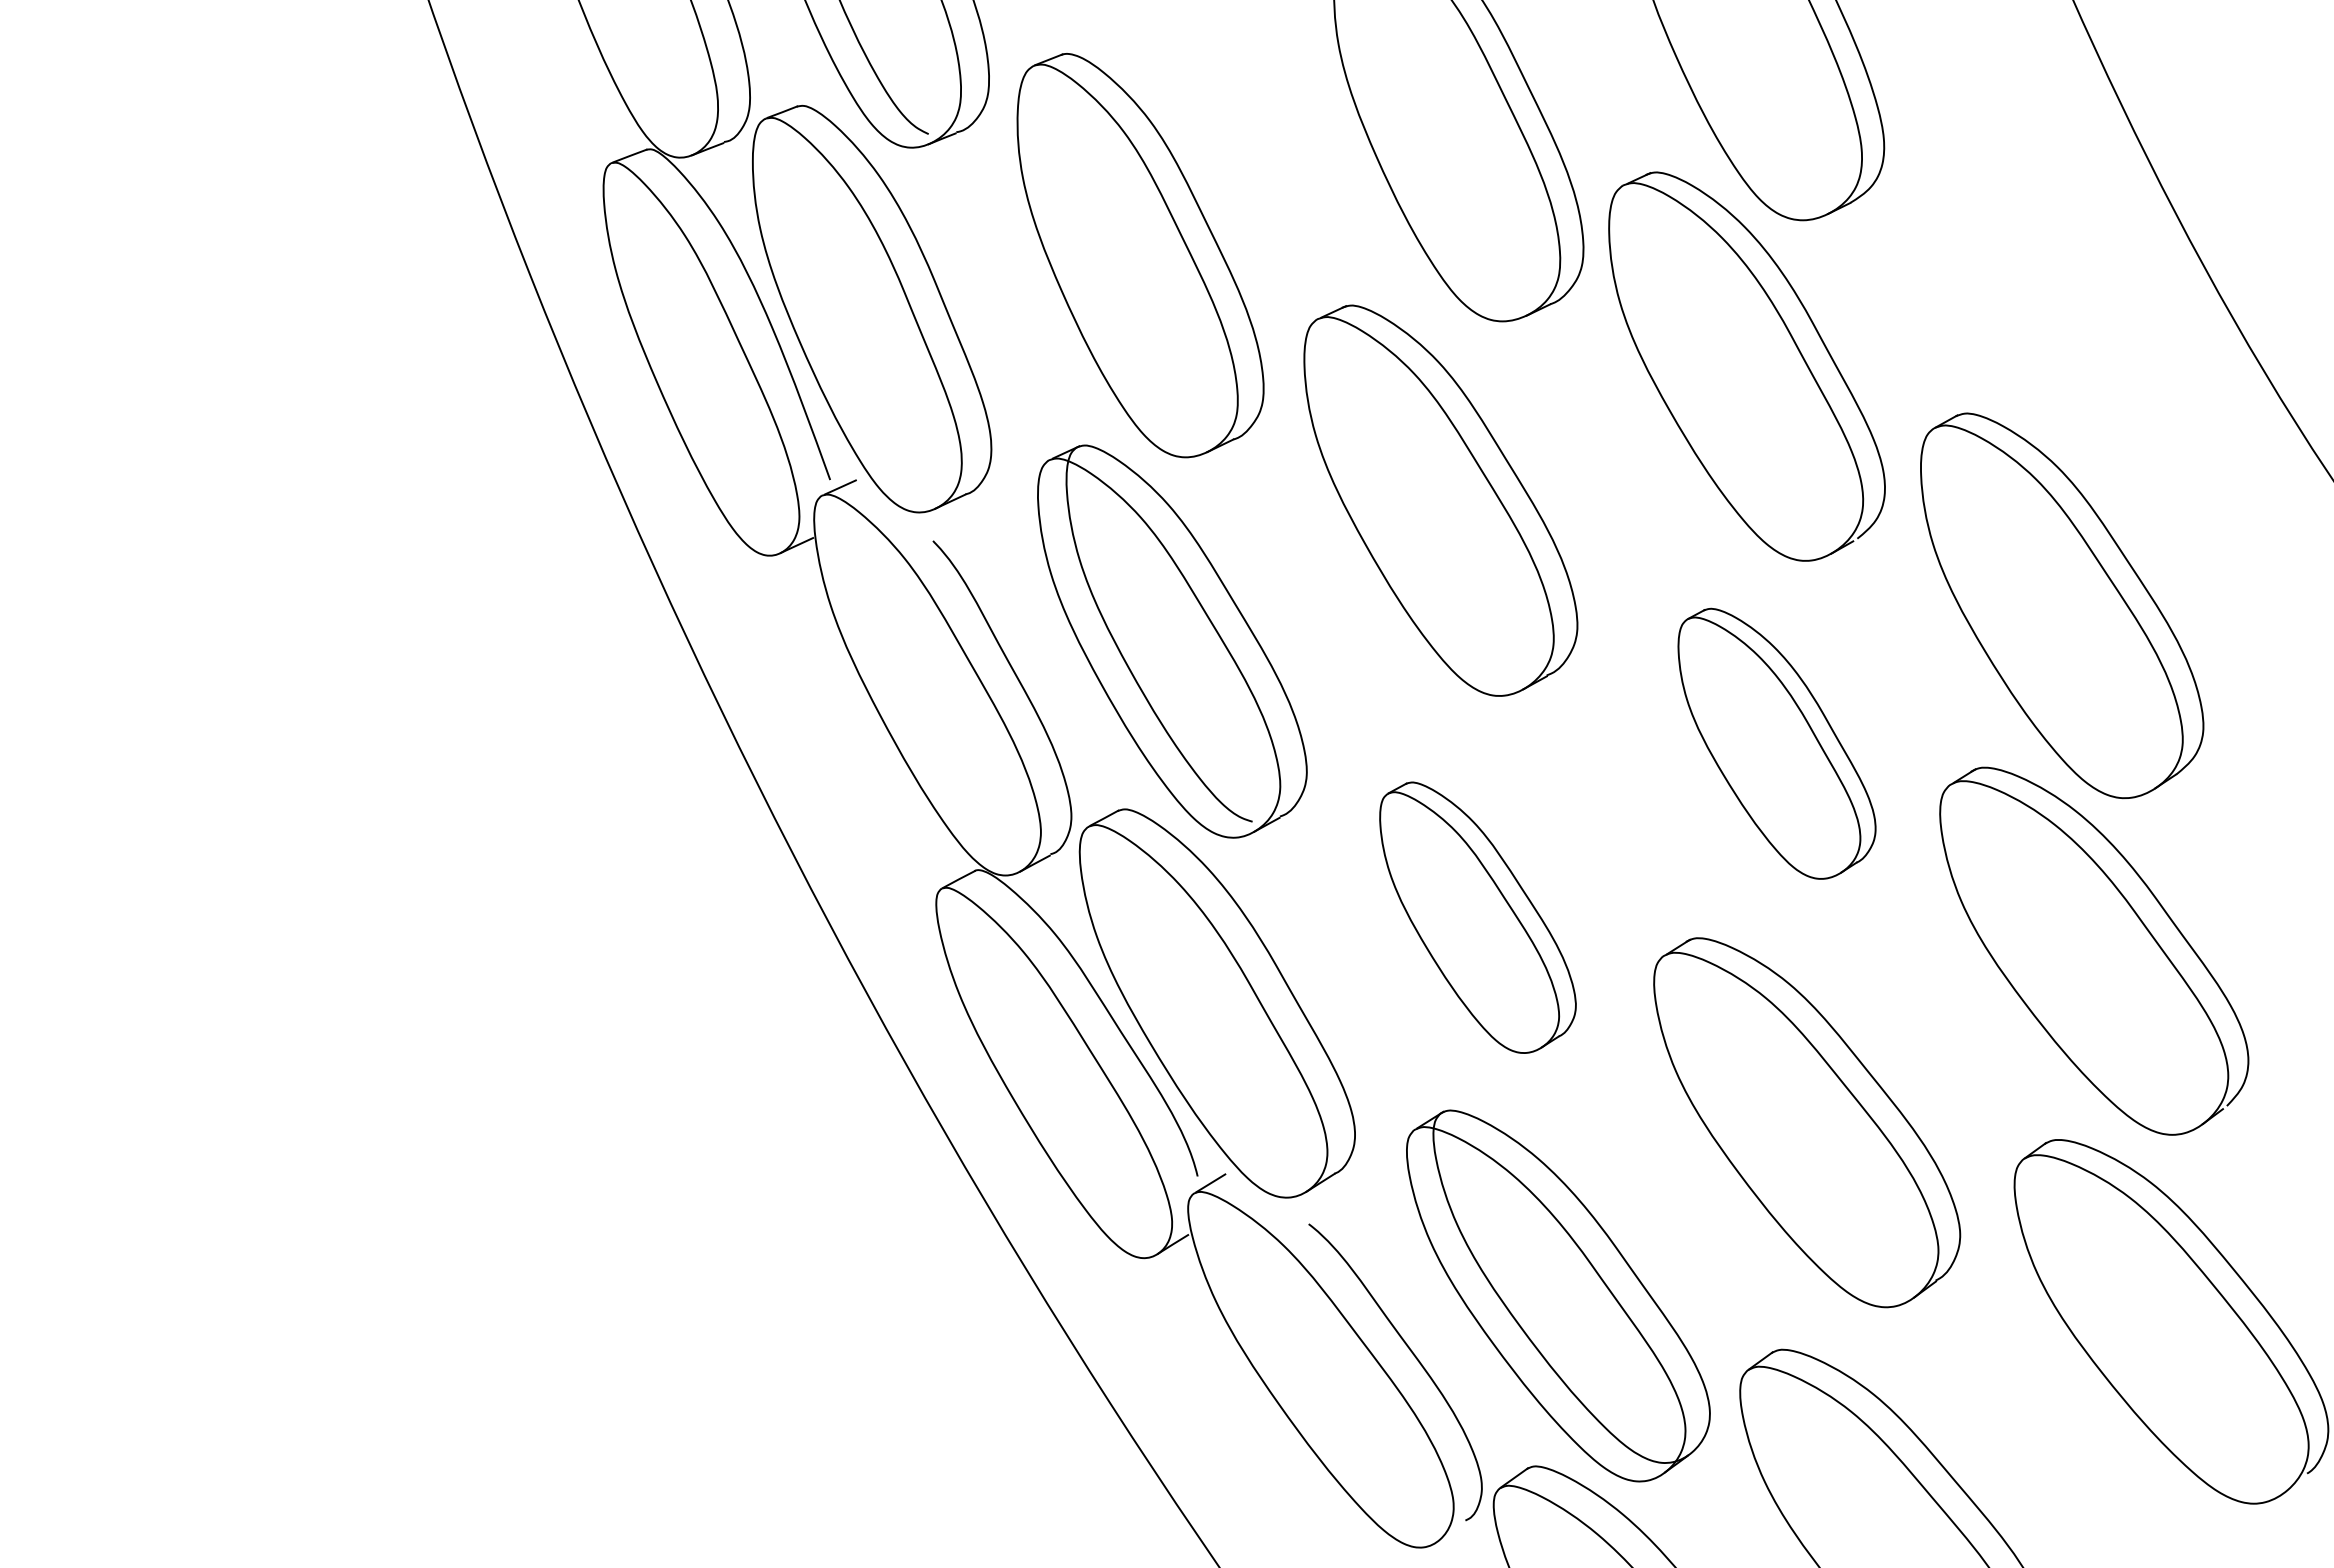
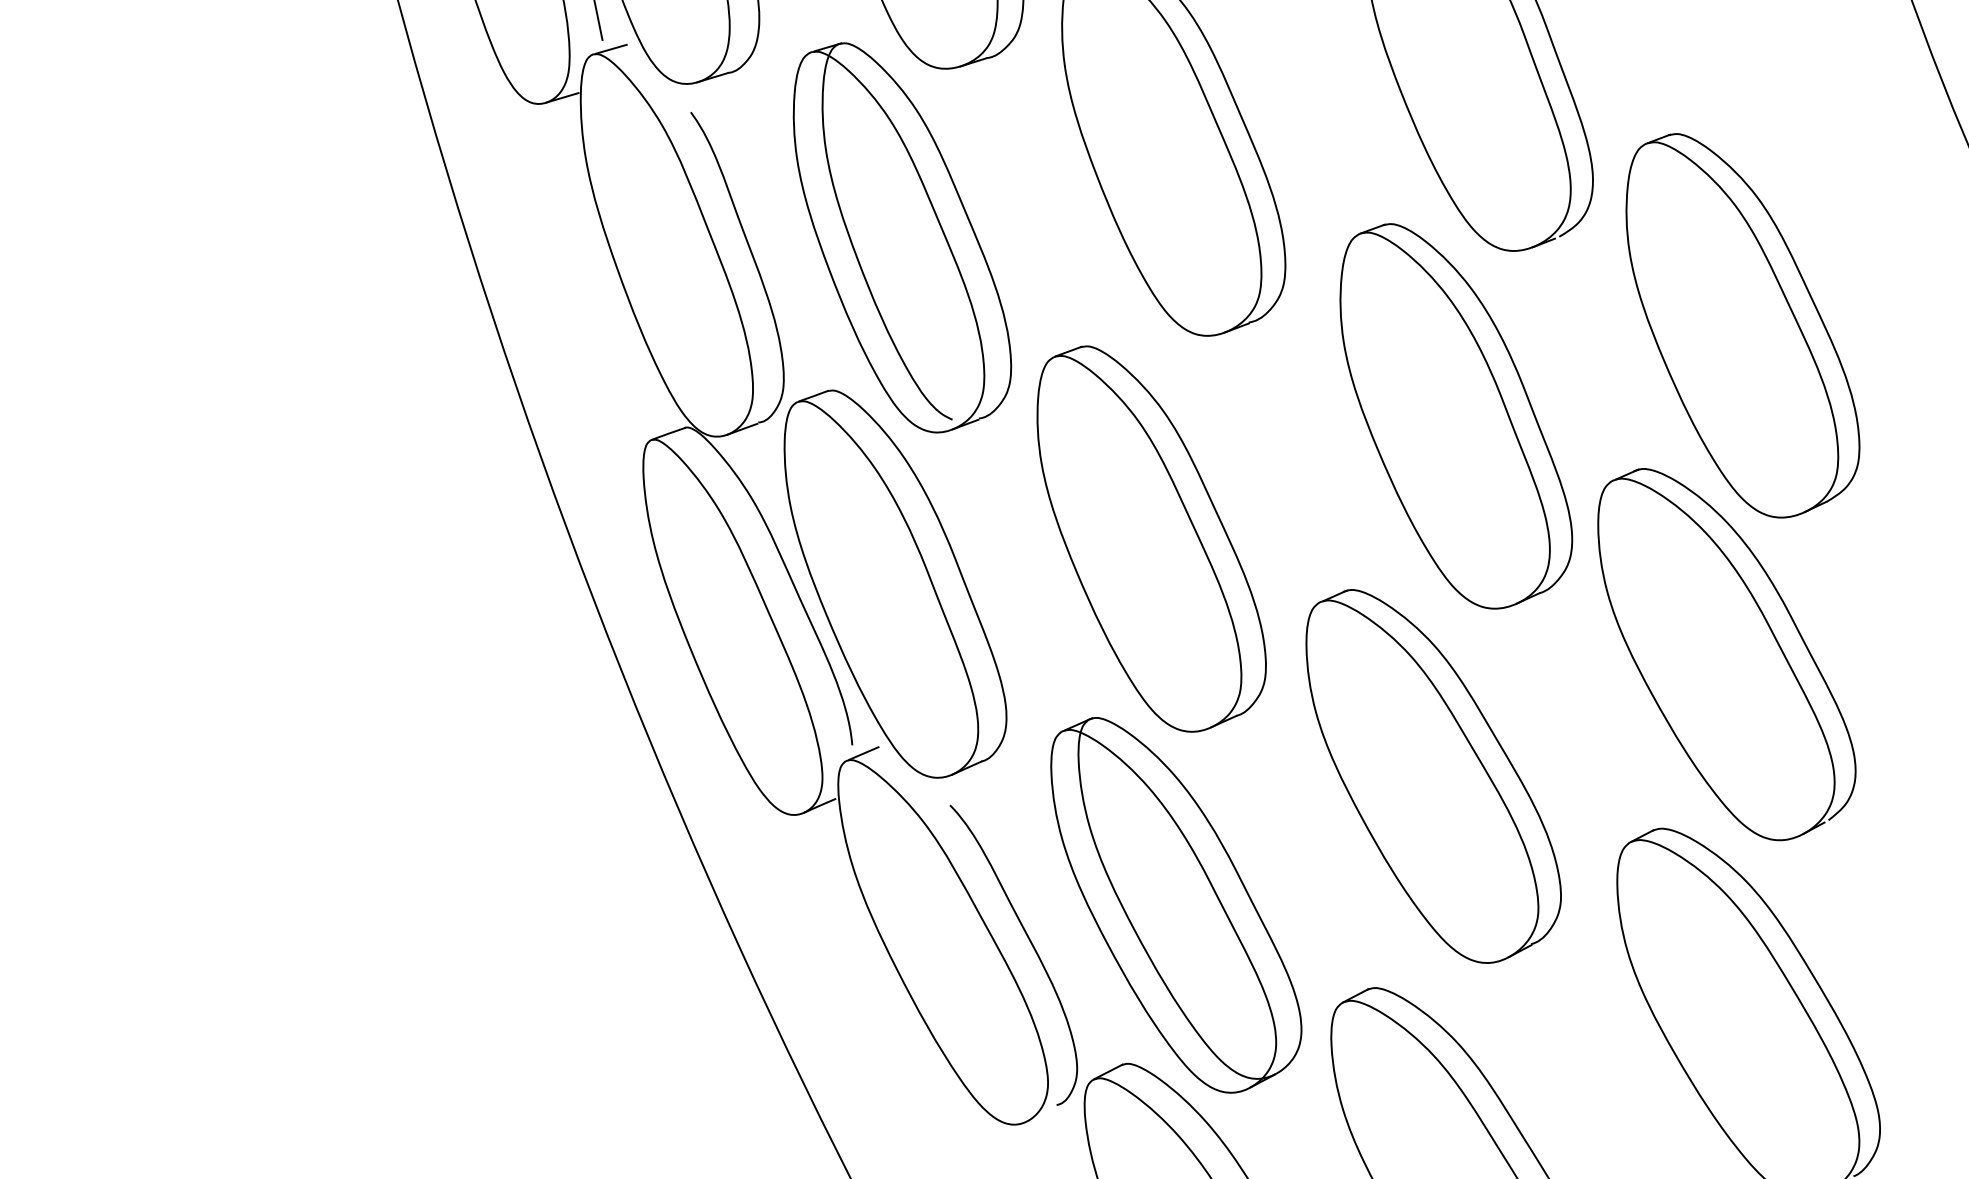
part: (1776, 743) -> (1455, 418), size x1.43
part: (1477, 917) -> (1150, 540), size x1.43

